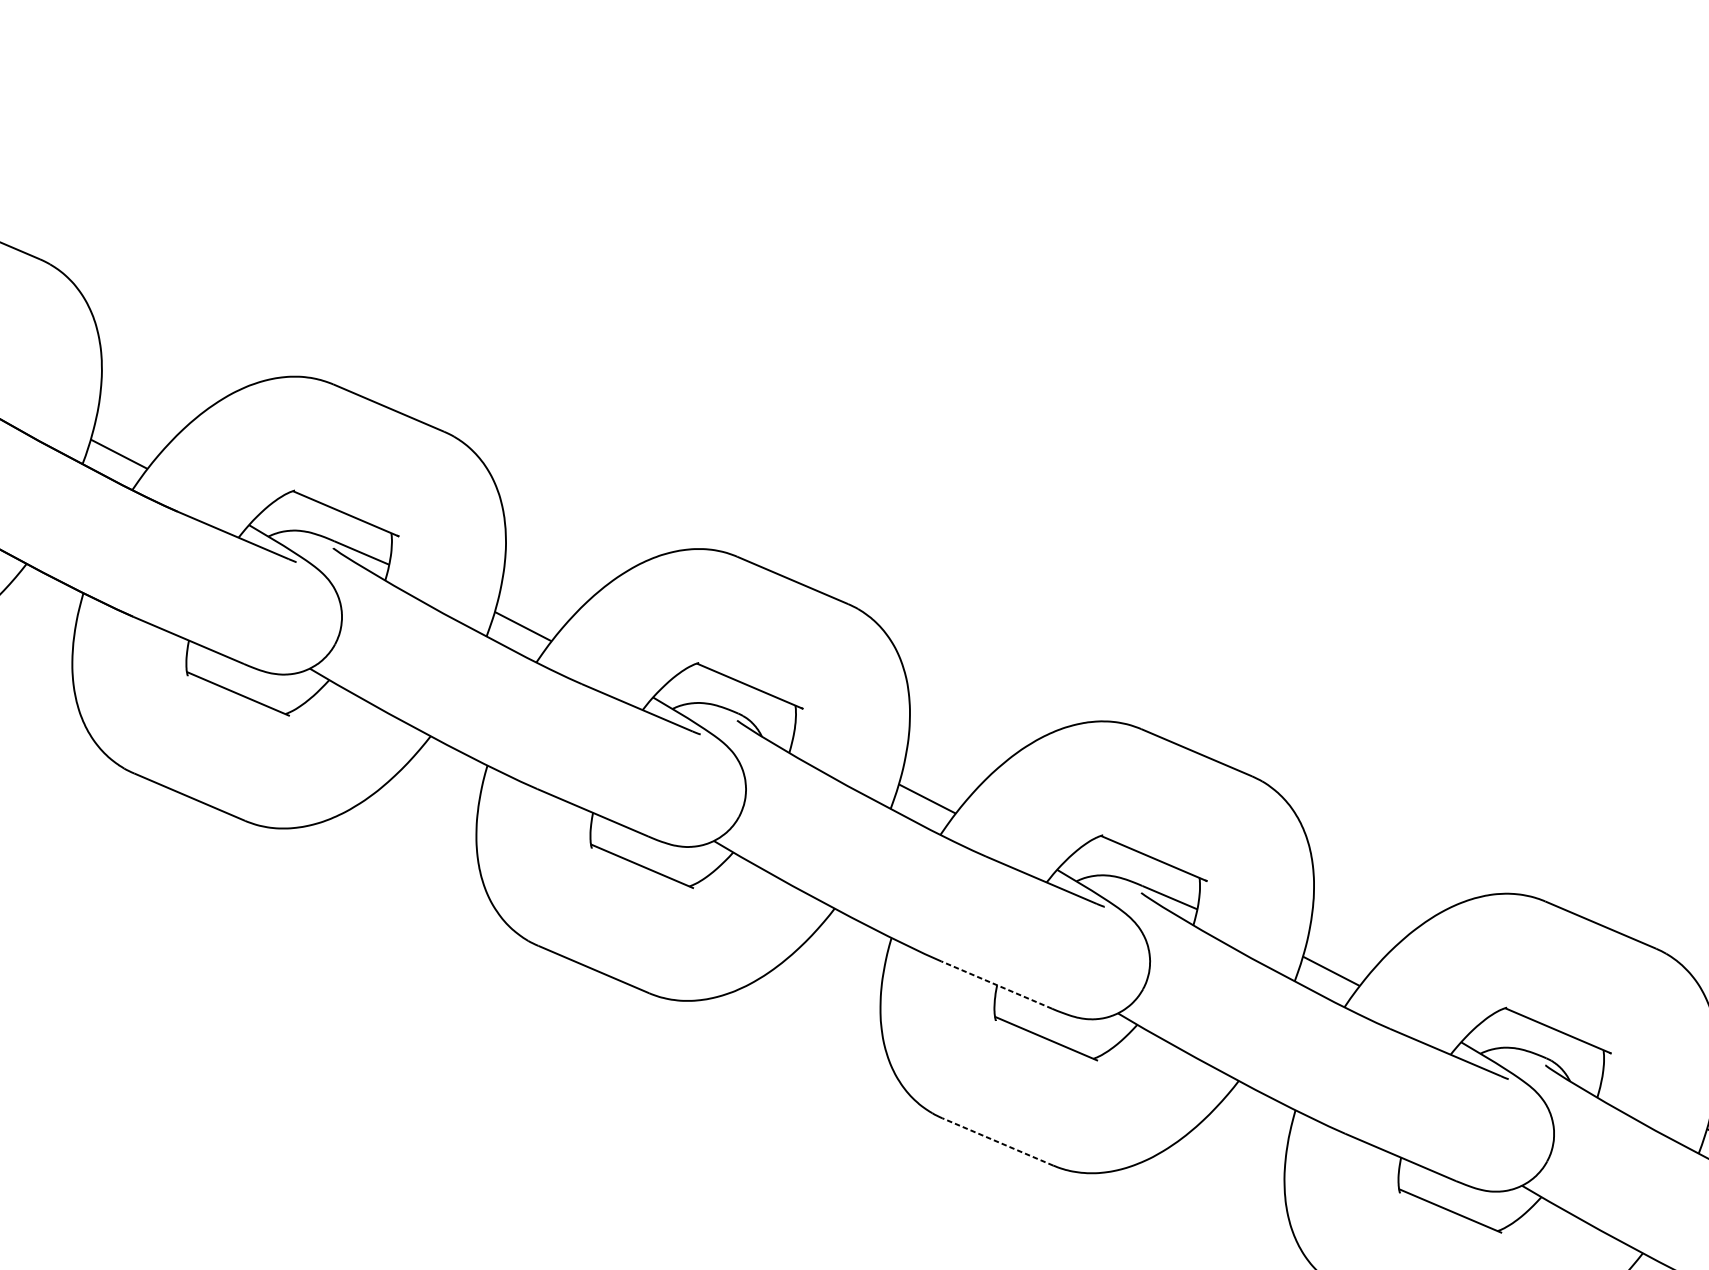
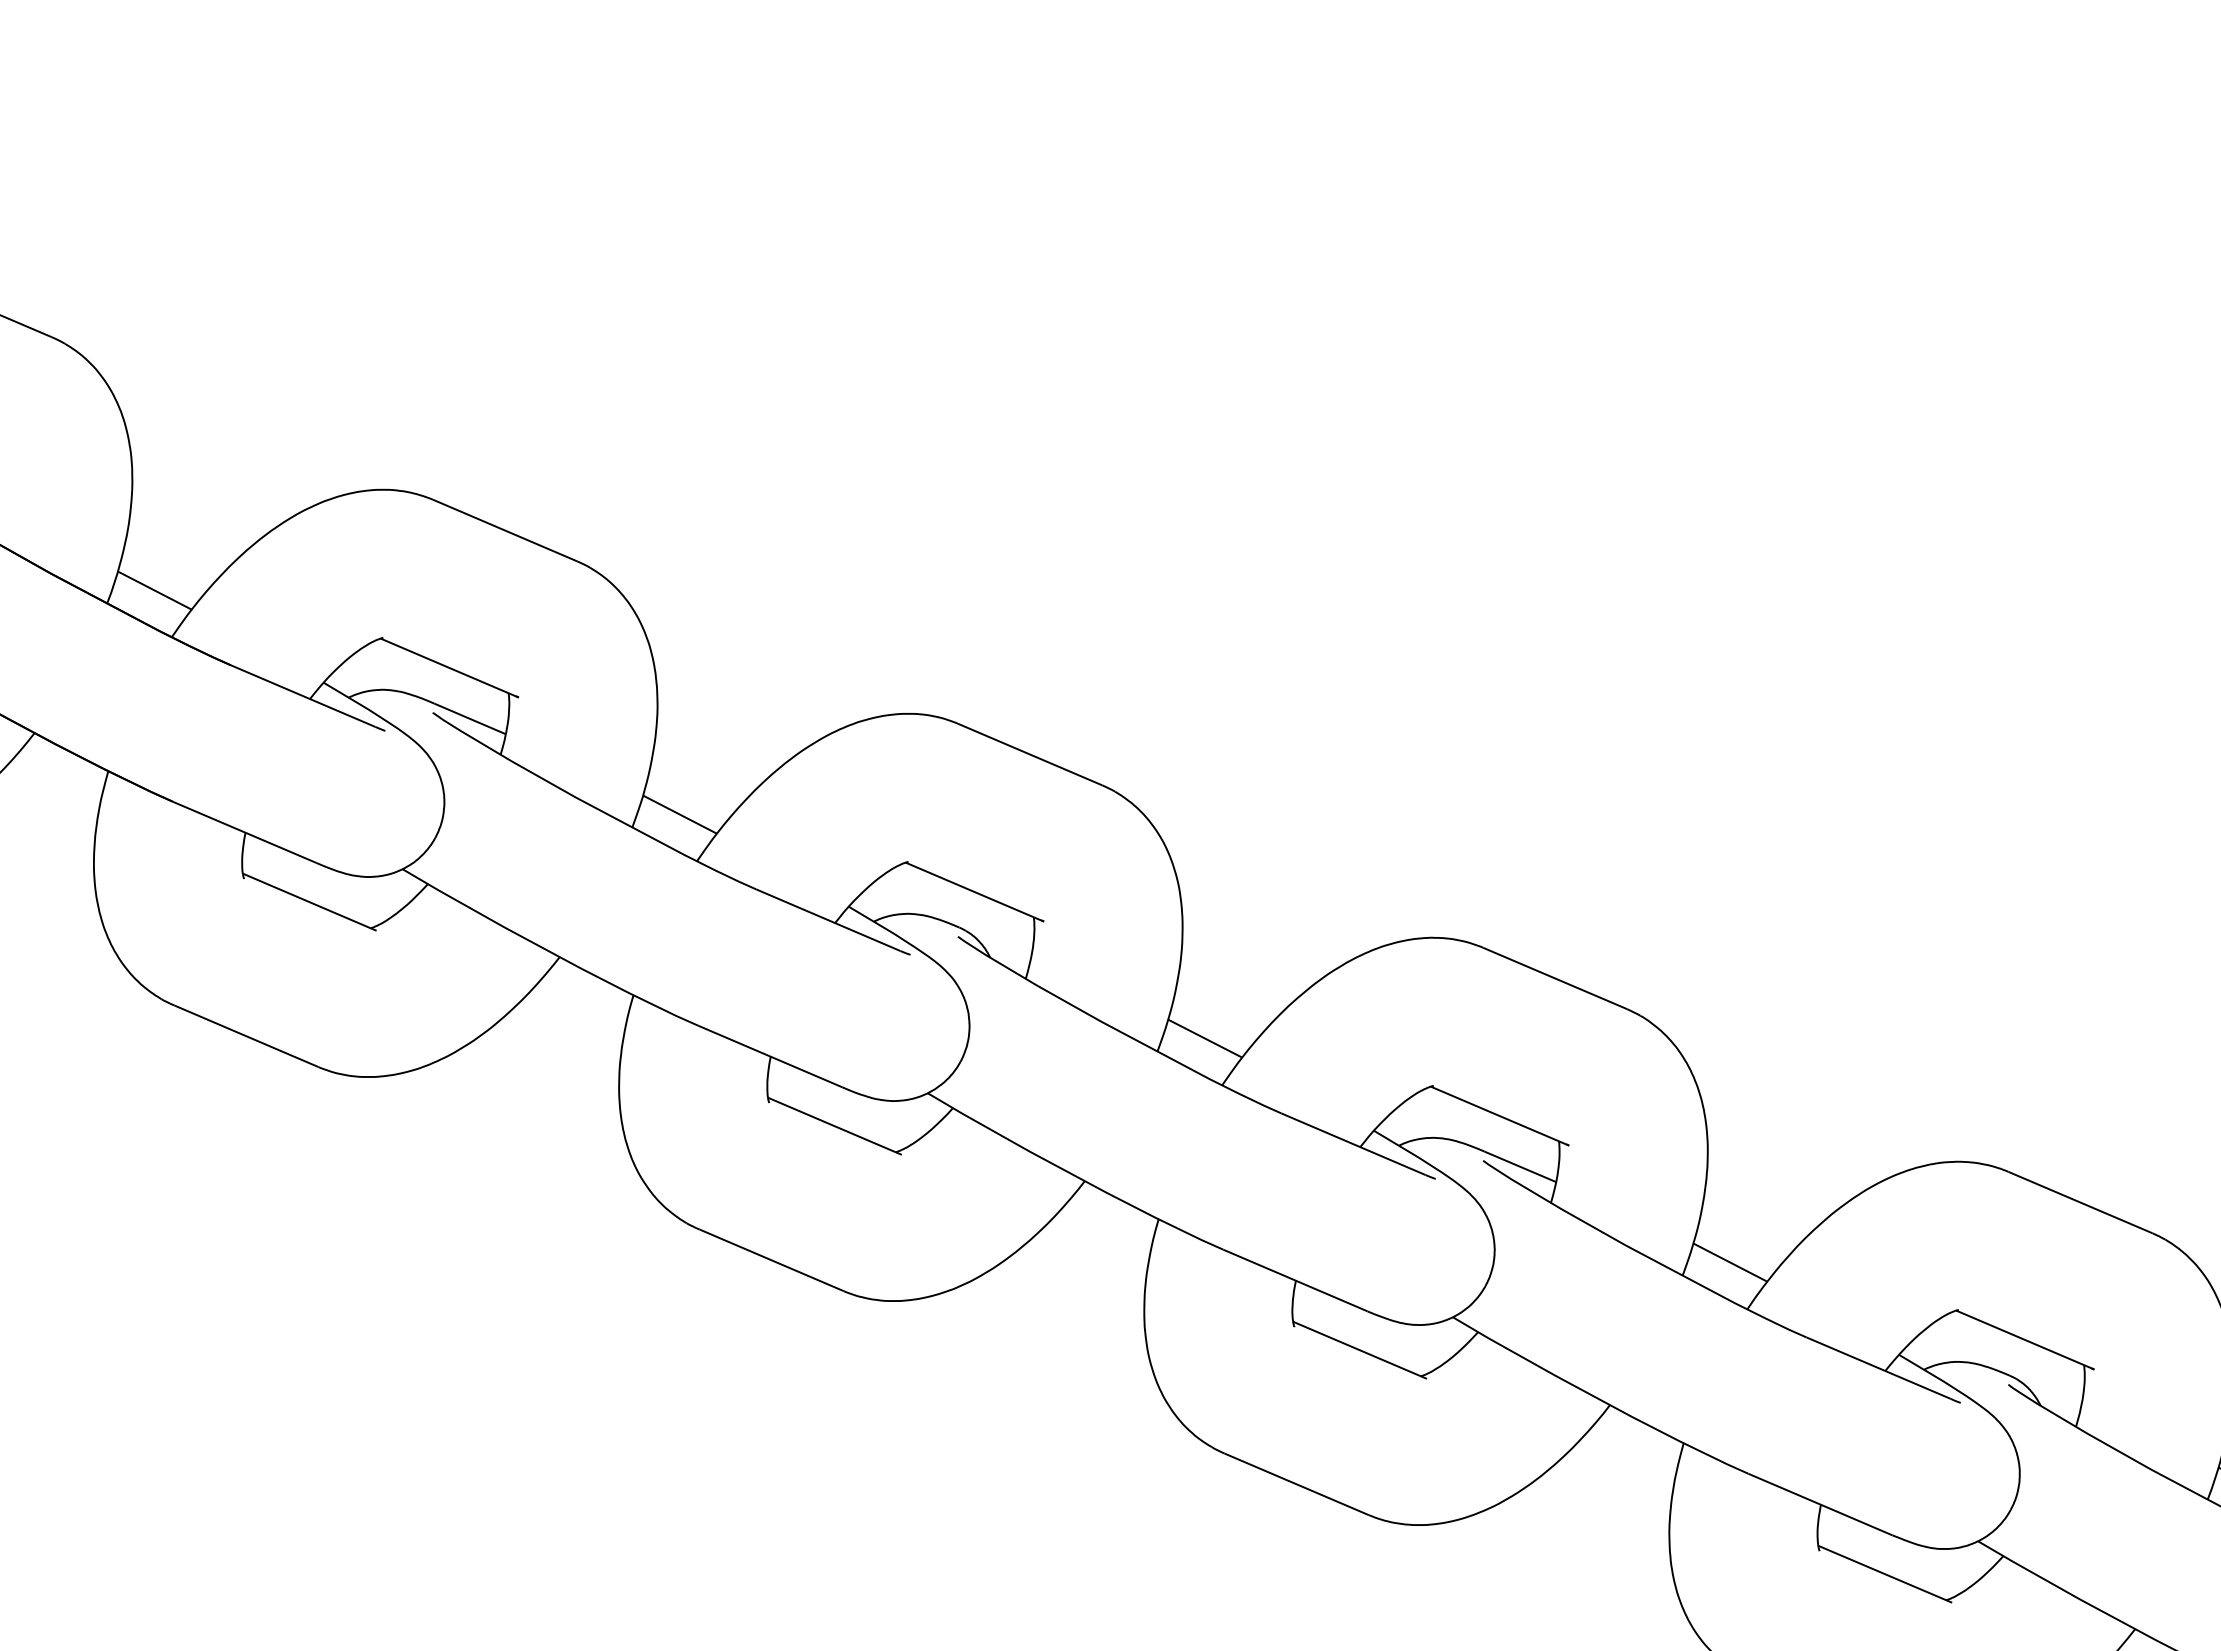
line: (996, 985) -> (1294, 1280), dashed -> solid
line: (997, 1142) -> (1296, 1484), dashed -> solid

